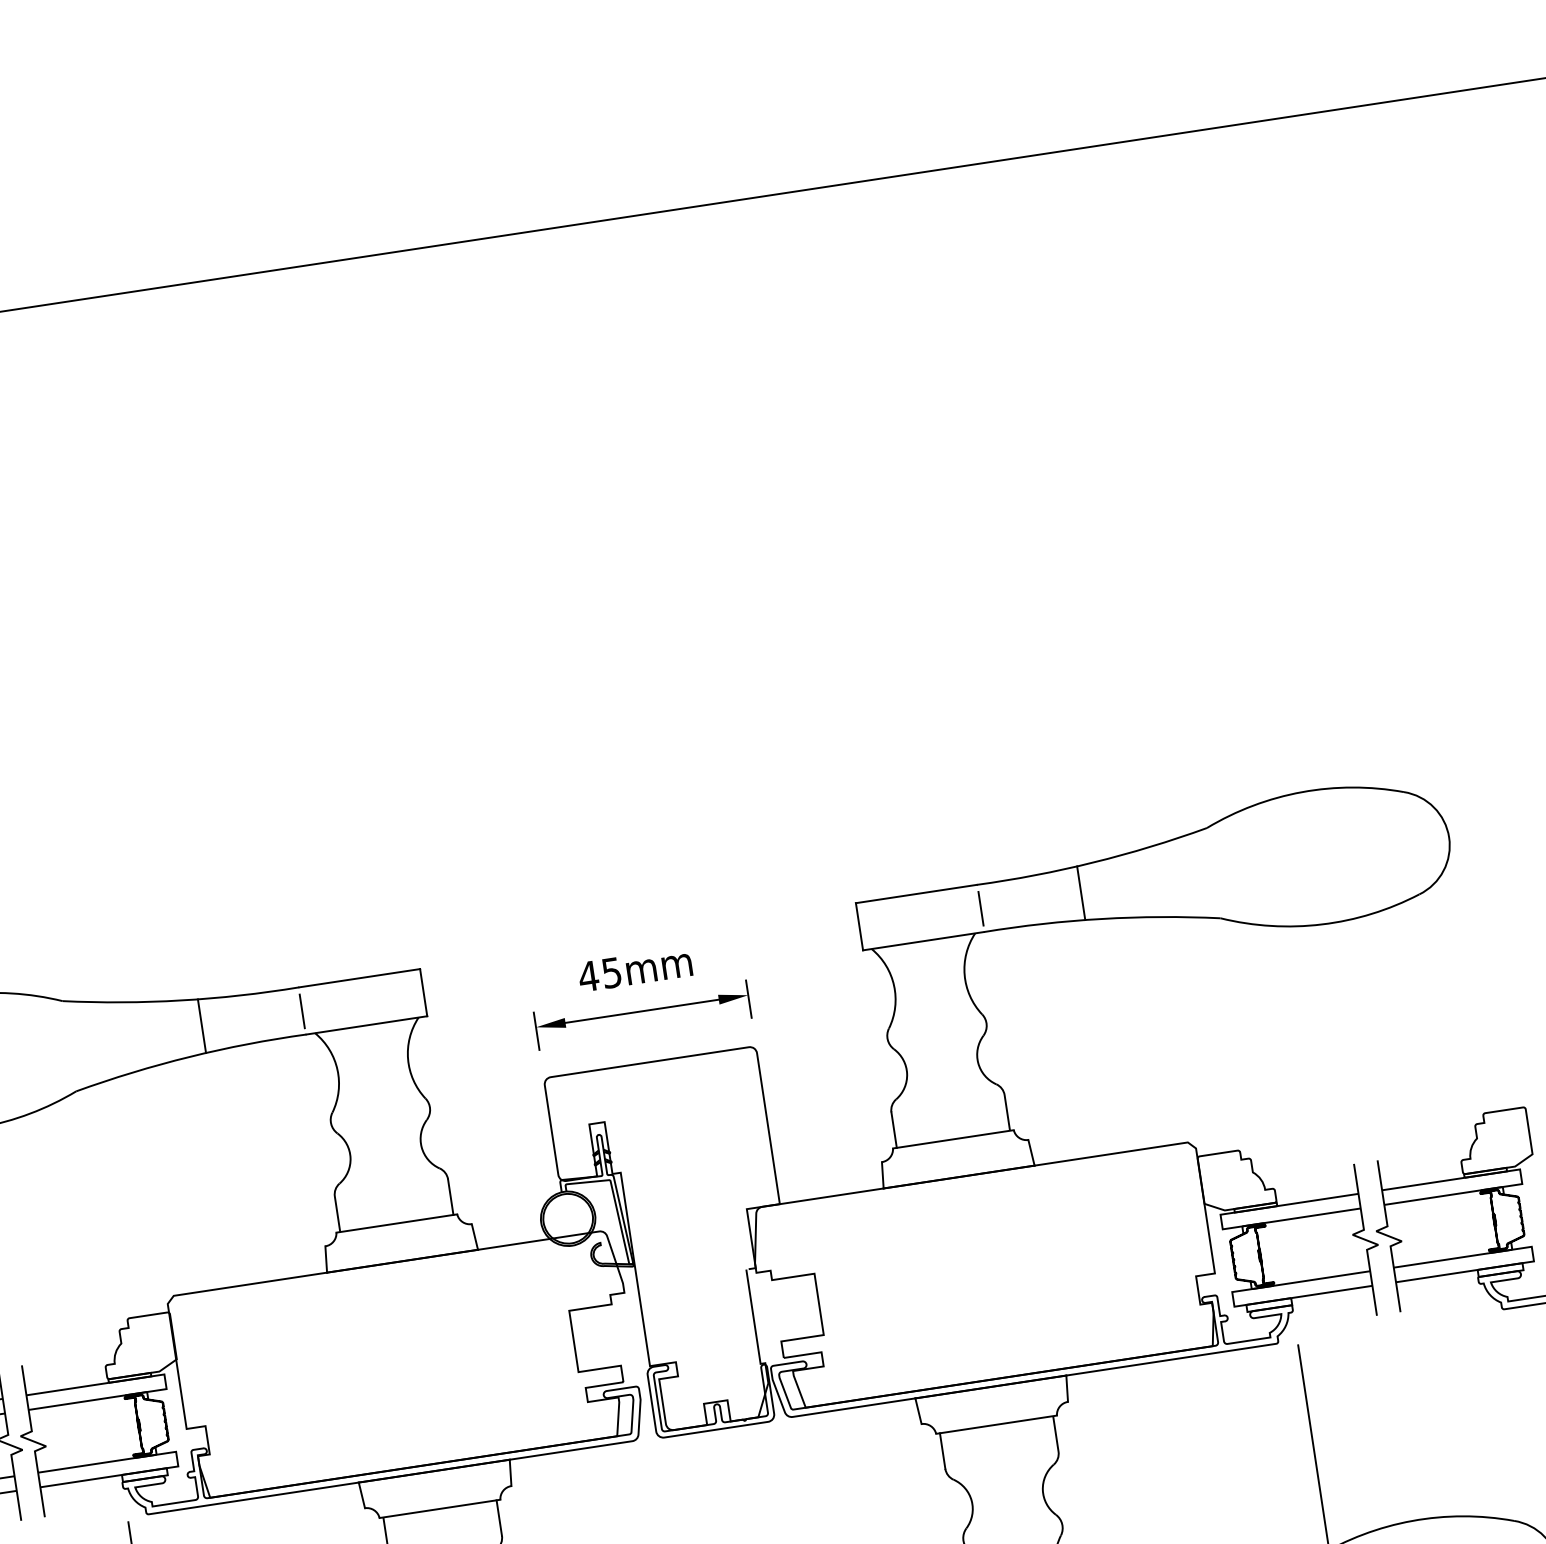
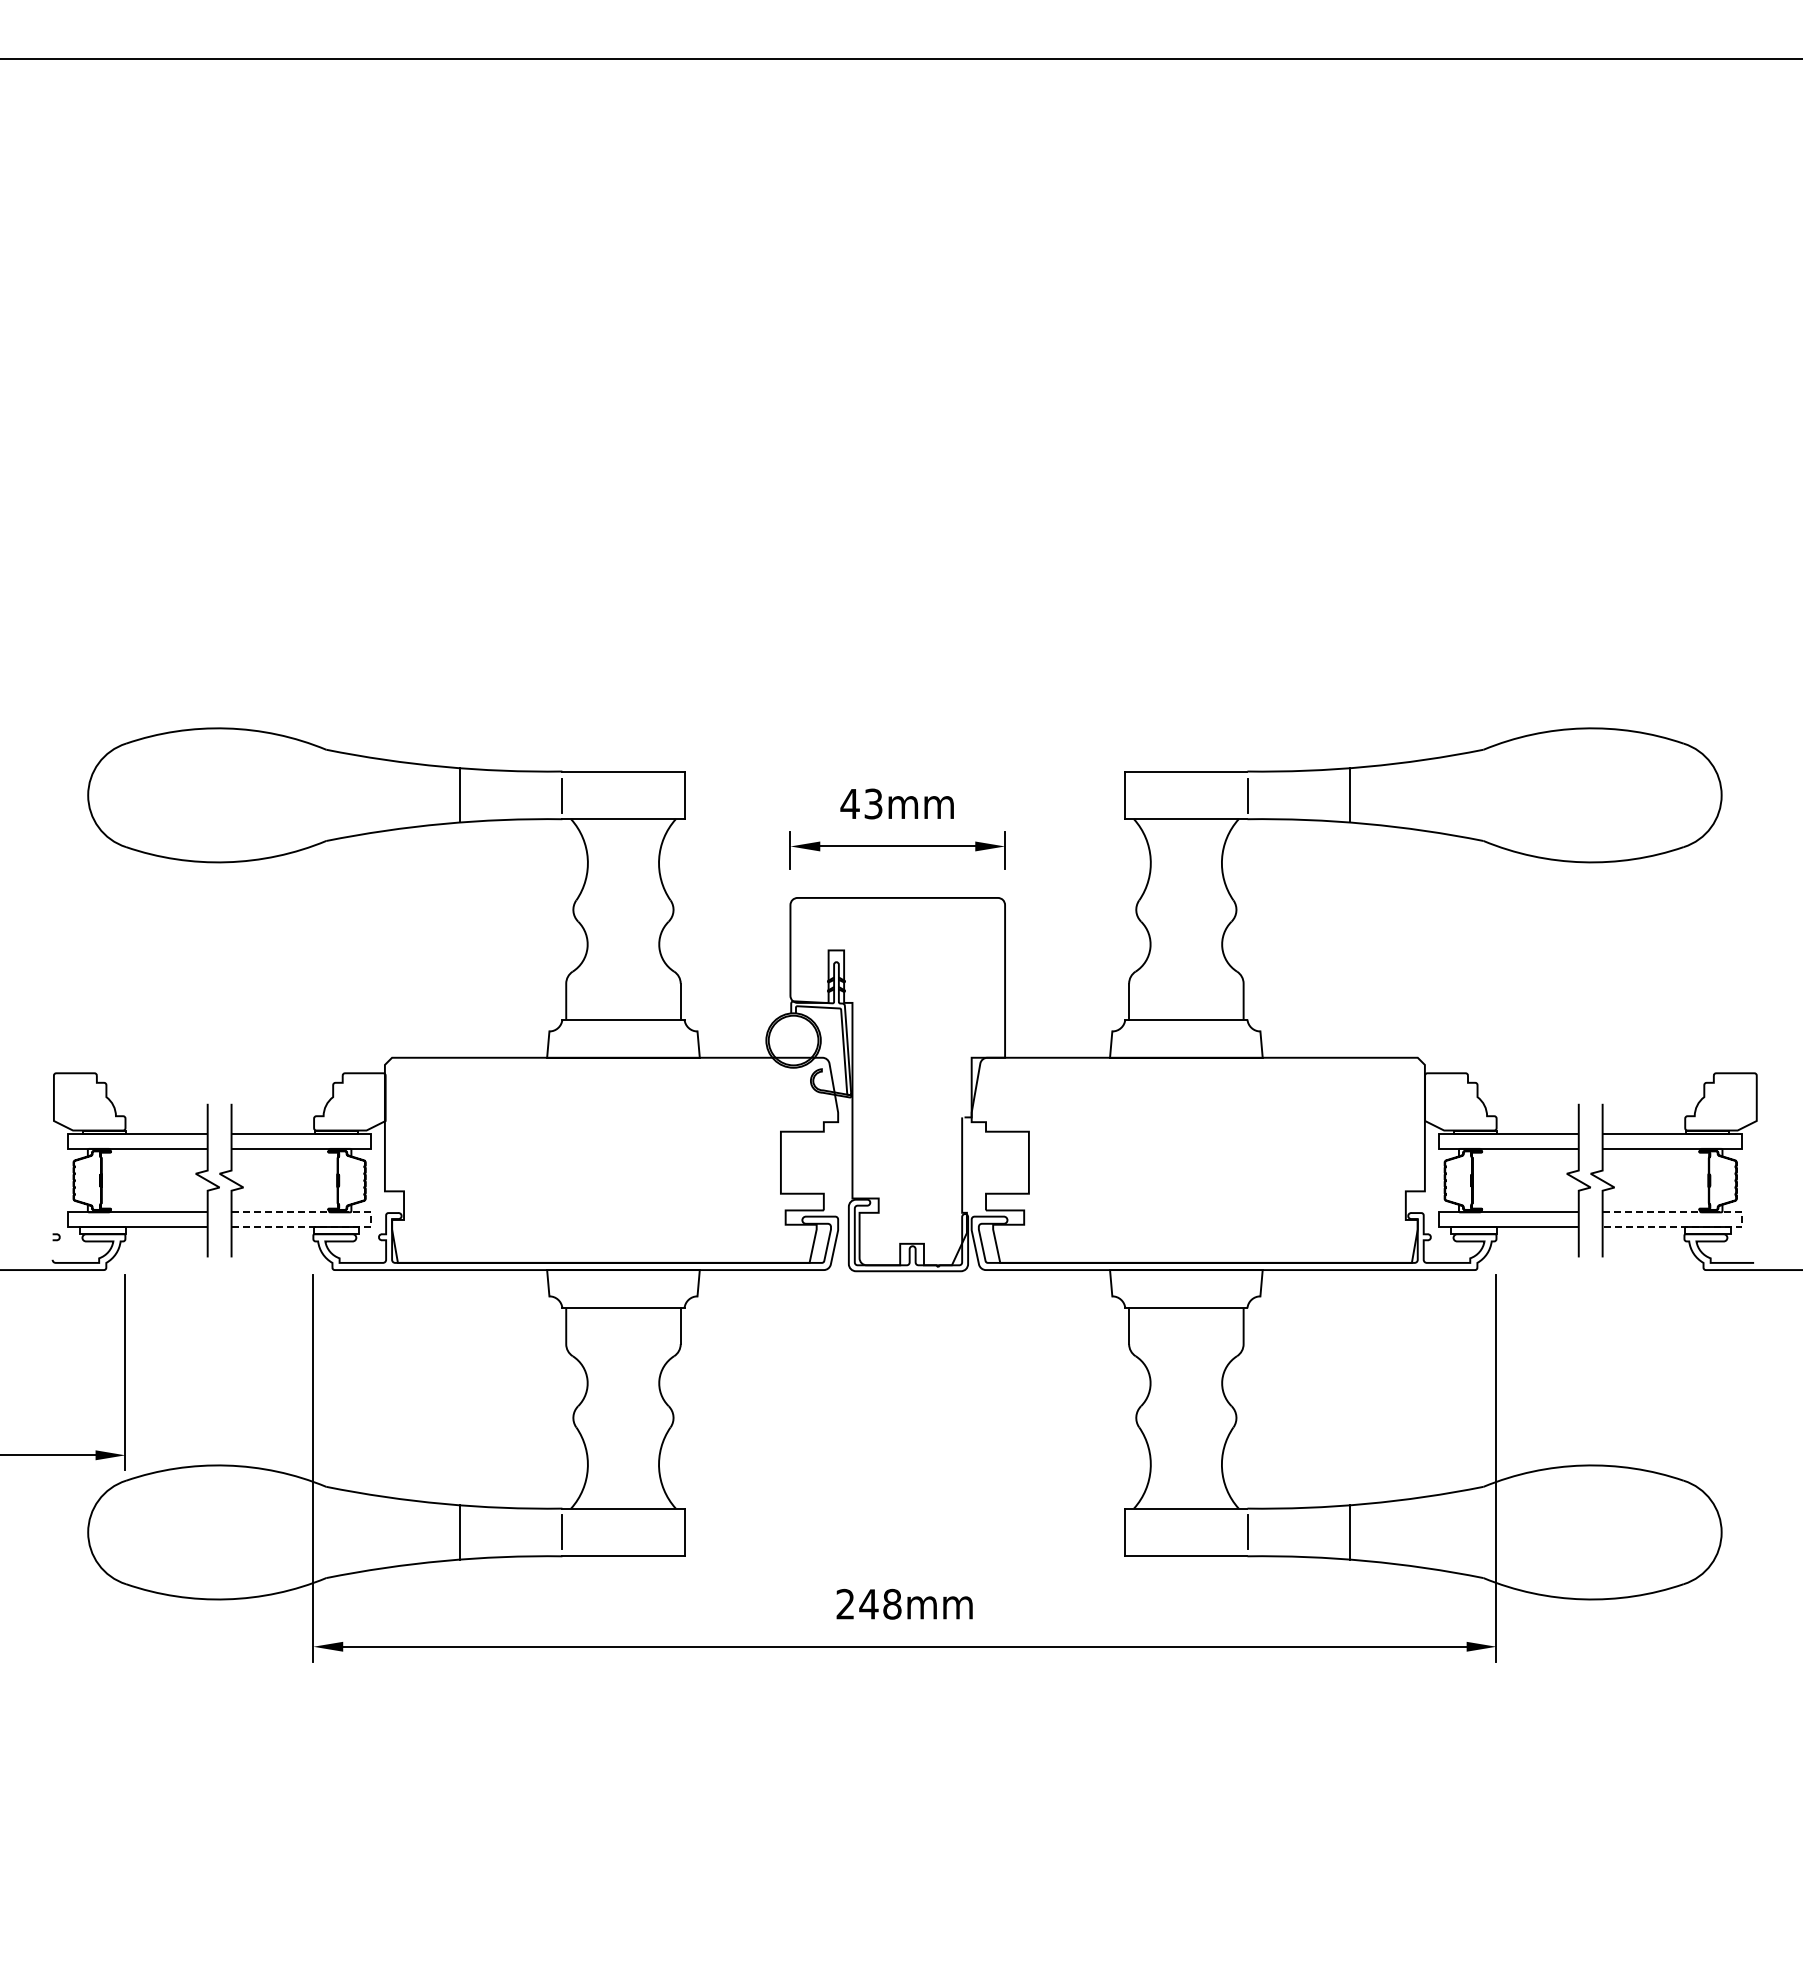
text: (611, 972) -> (873, 803), 45mm -> 43mm
line: (1533, 1254) -> (1742, 1220), solid -> dashed
line: (177, 1459) -> (371, 1220), solid -> dashed

